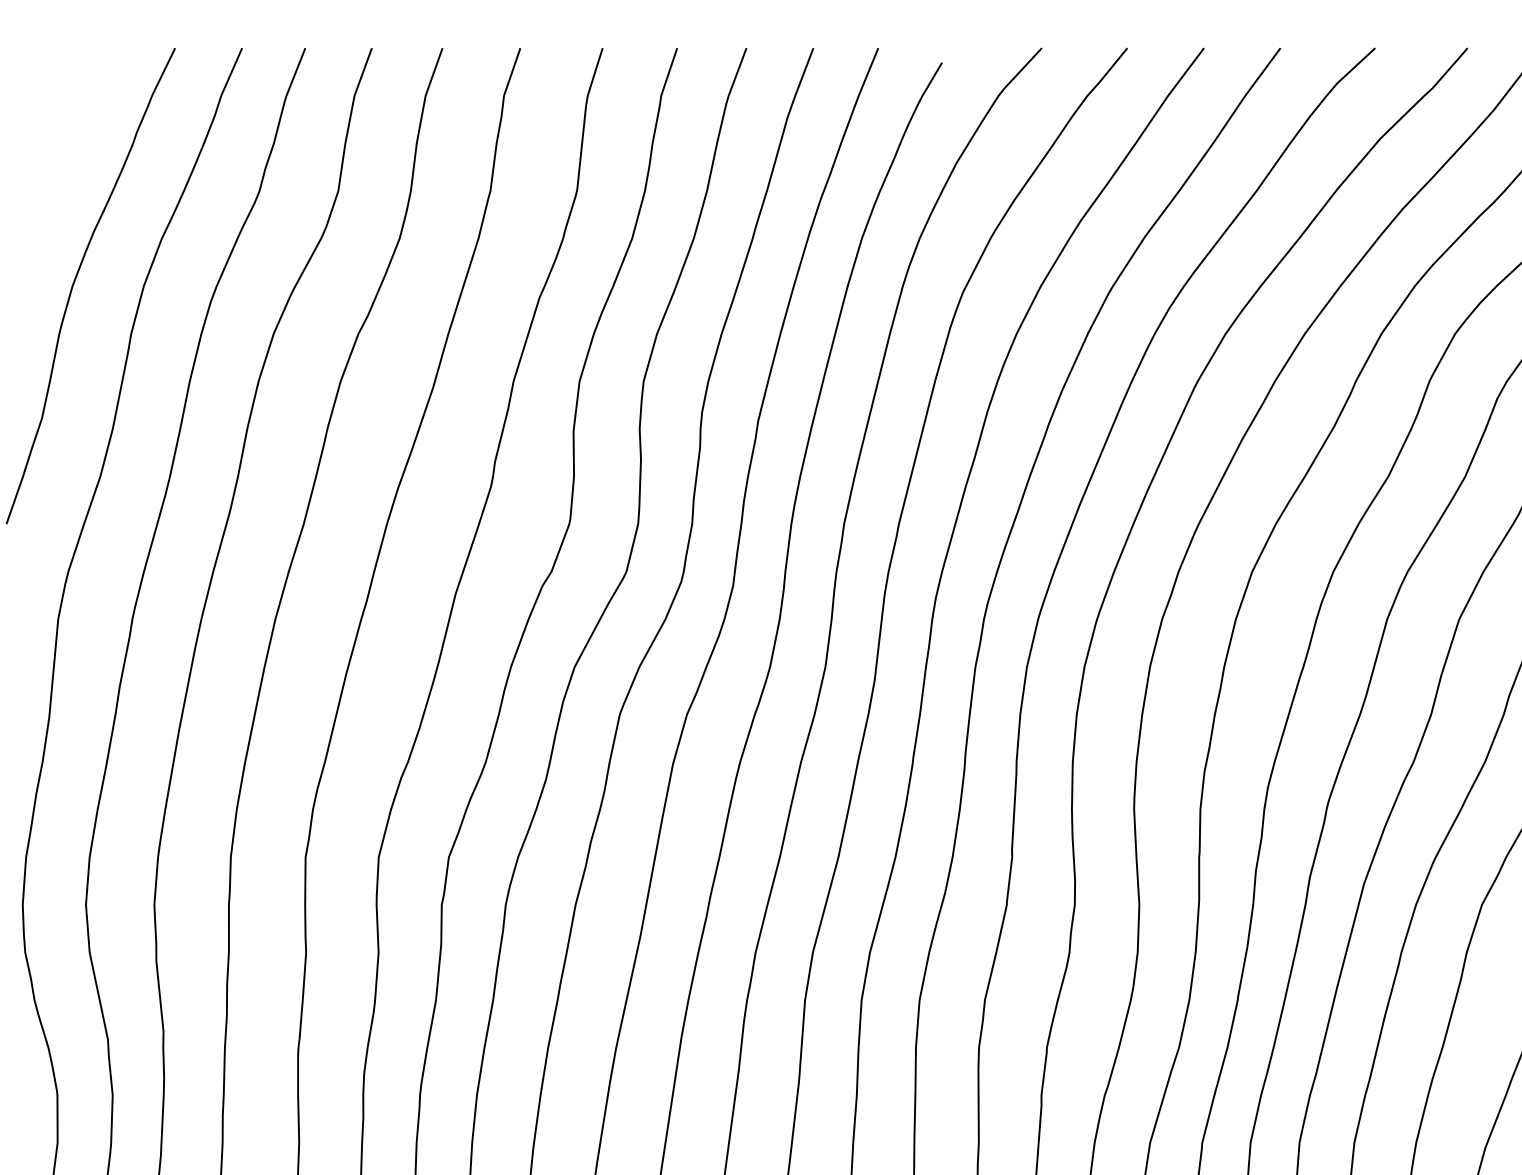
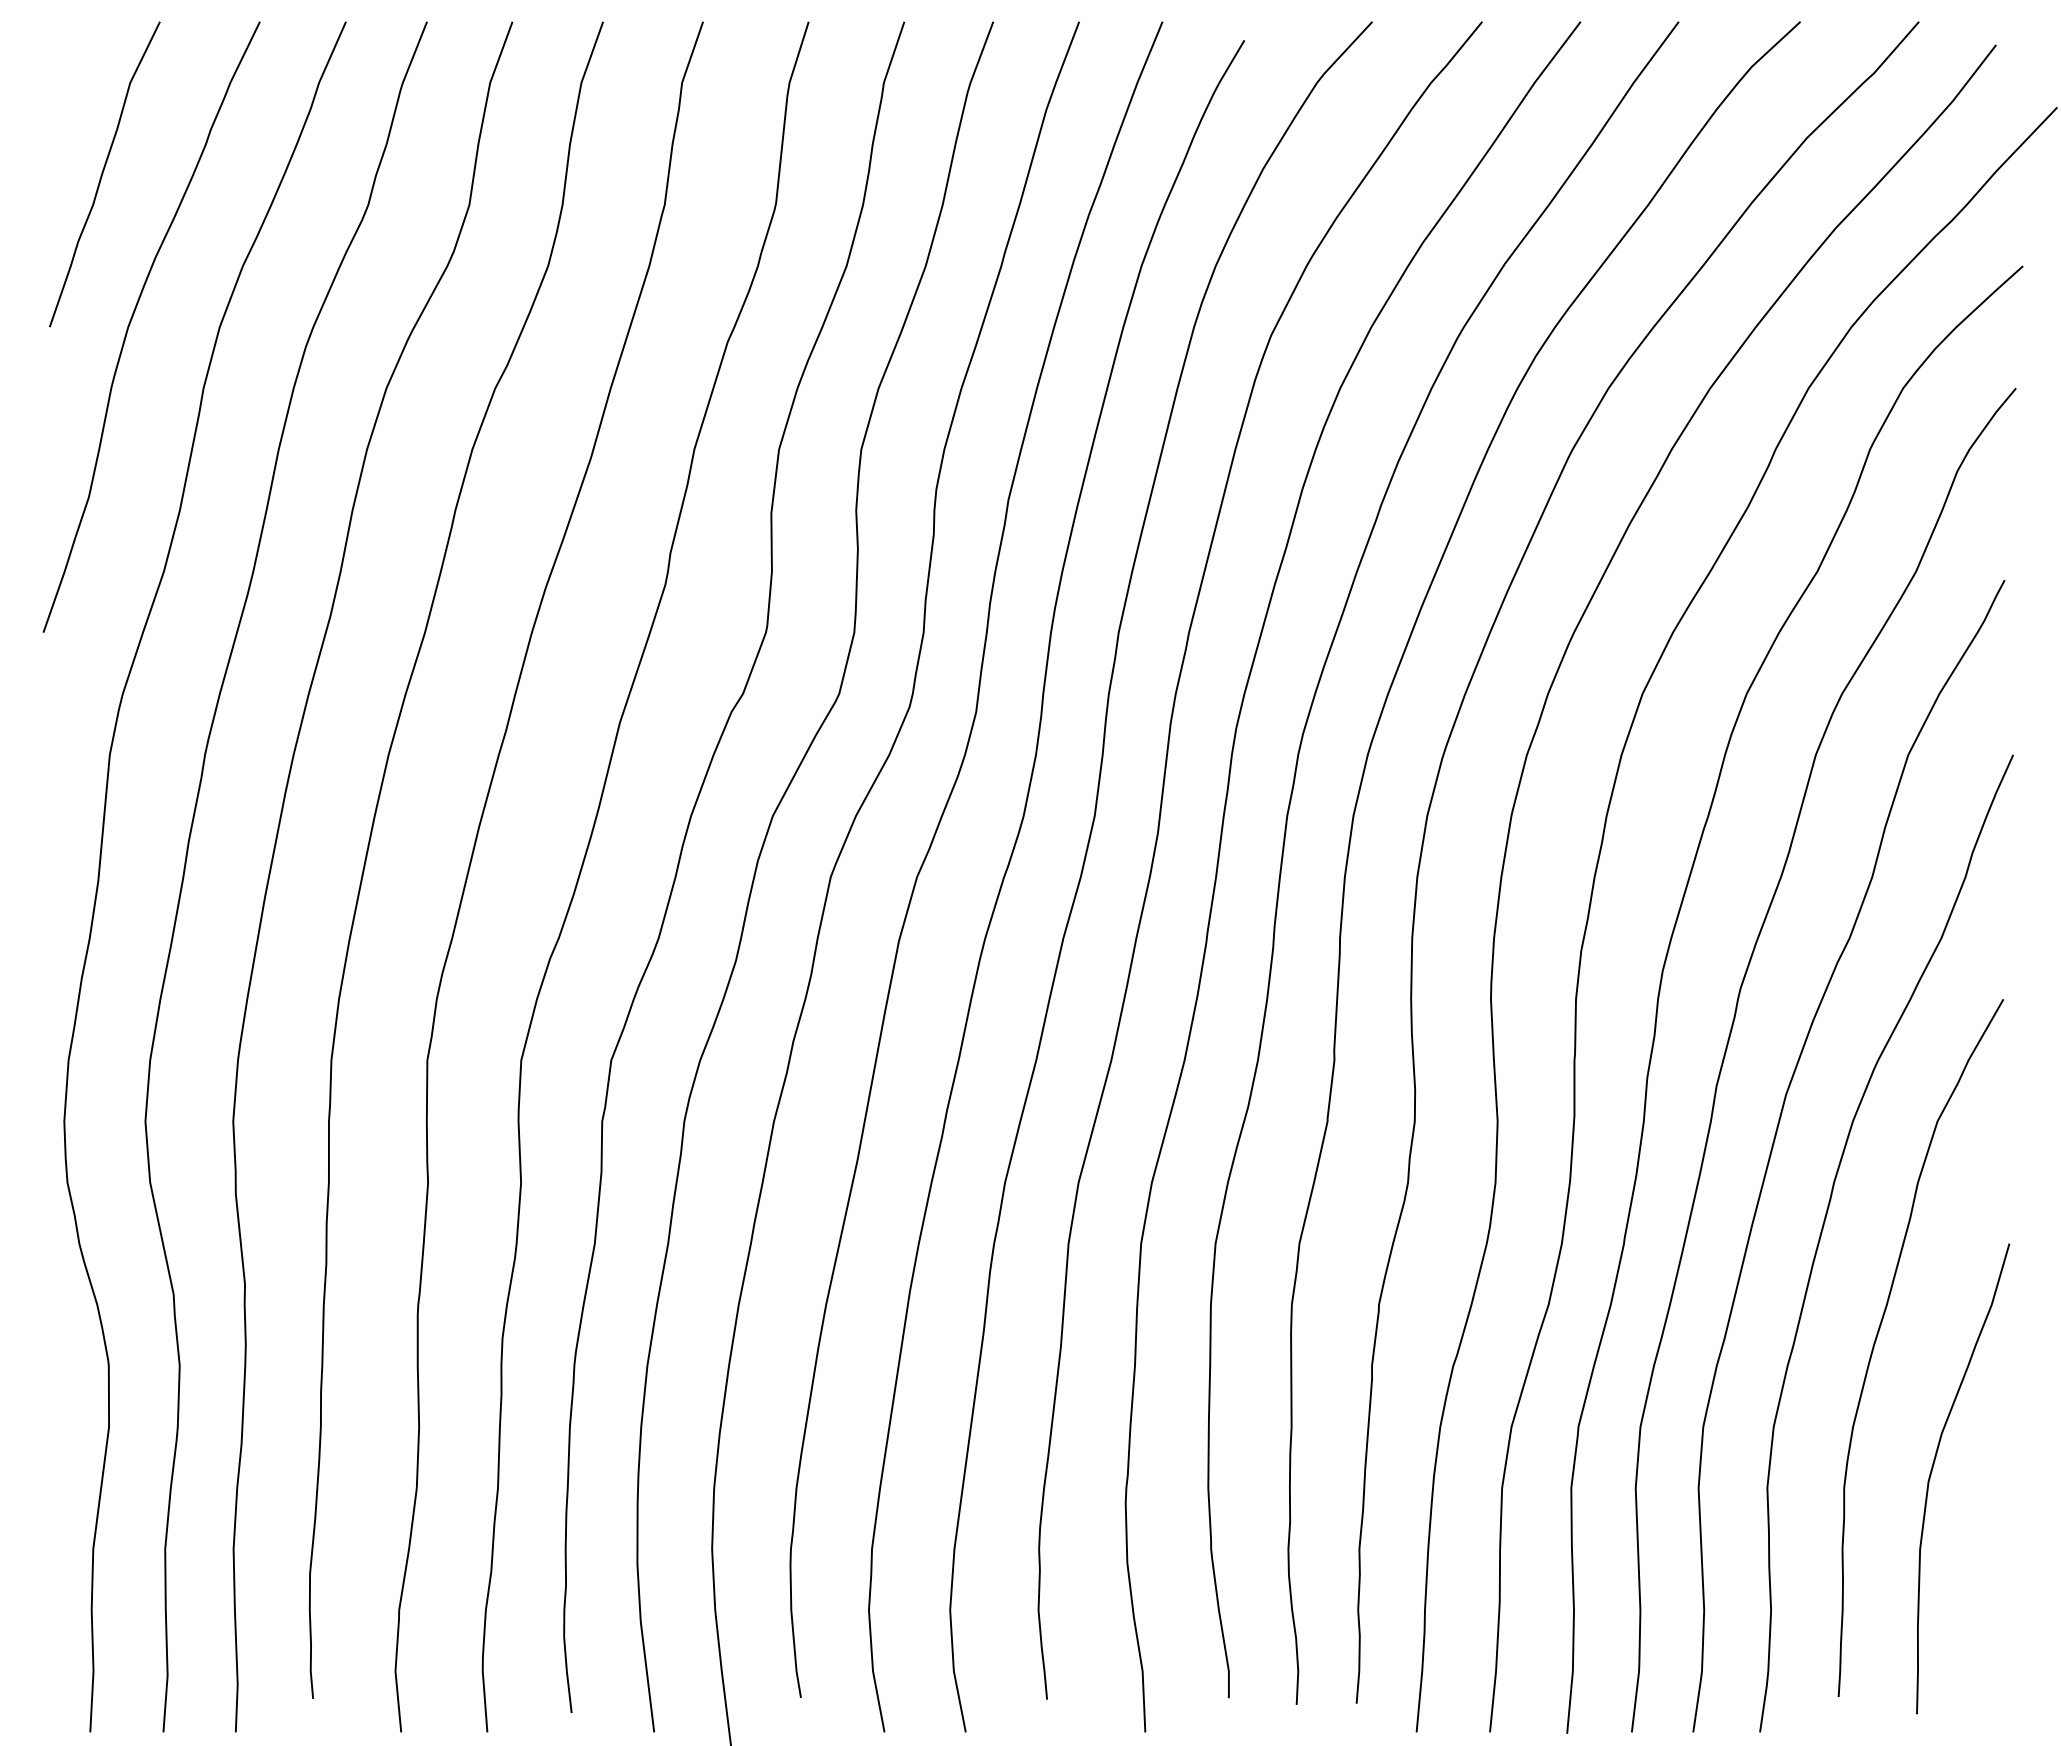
curve: (53, 166) -> (103, 173), added

